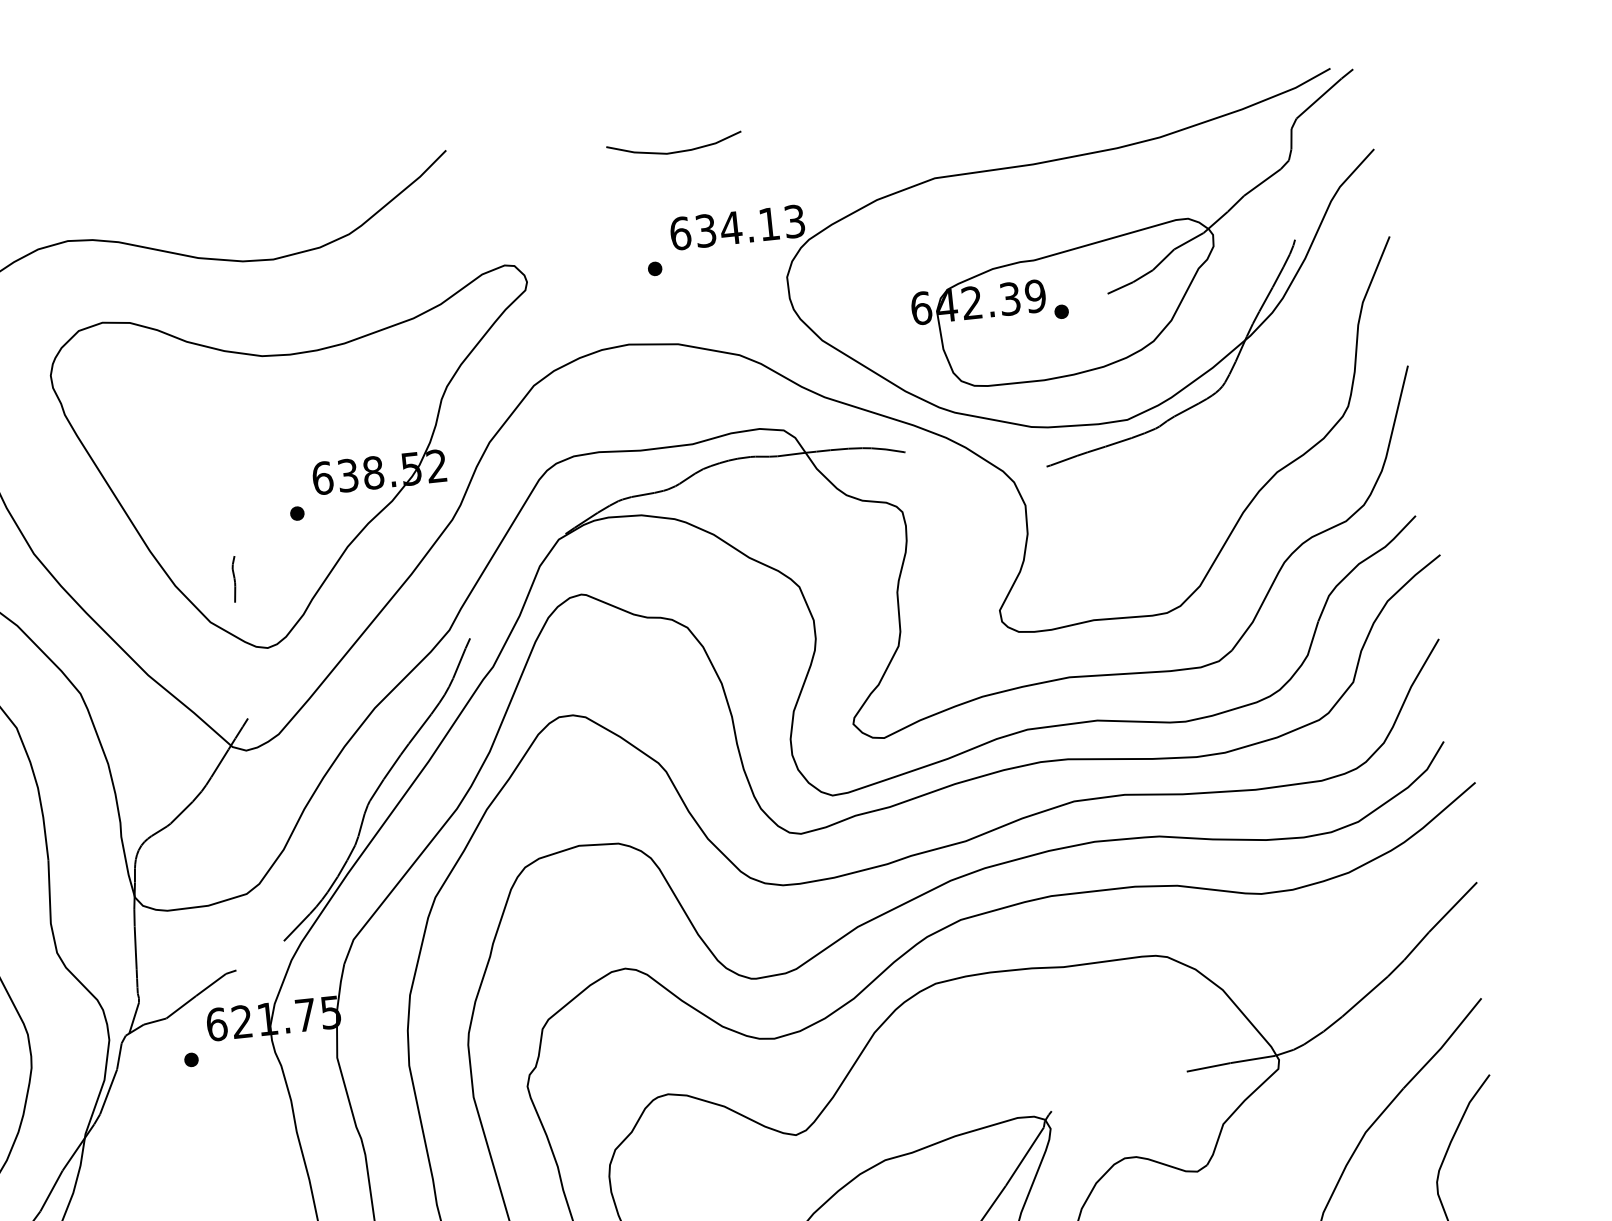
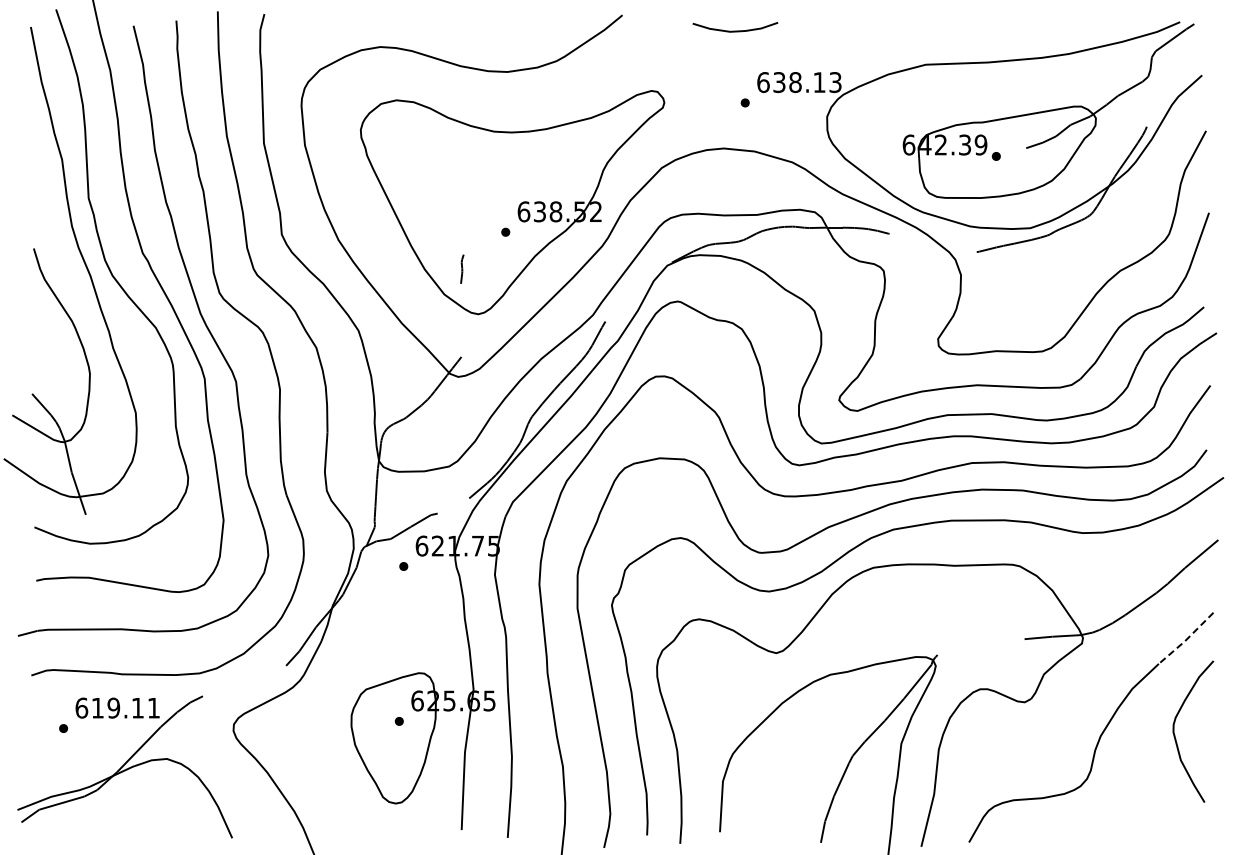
curve: (675, 150) -> (735, 30), moved
text: (731, 228) -> (795, 82), 634.13 -> 638.13
line: (1443, 1046) -> (1186, 640), solid -> dashed

